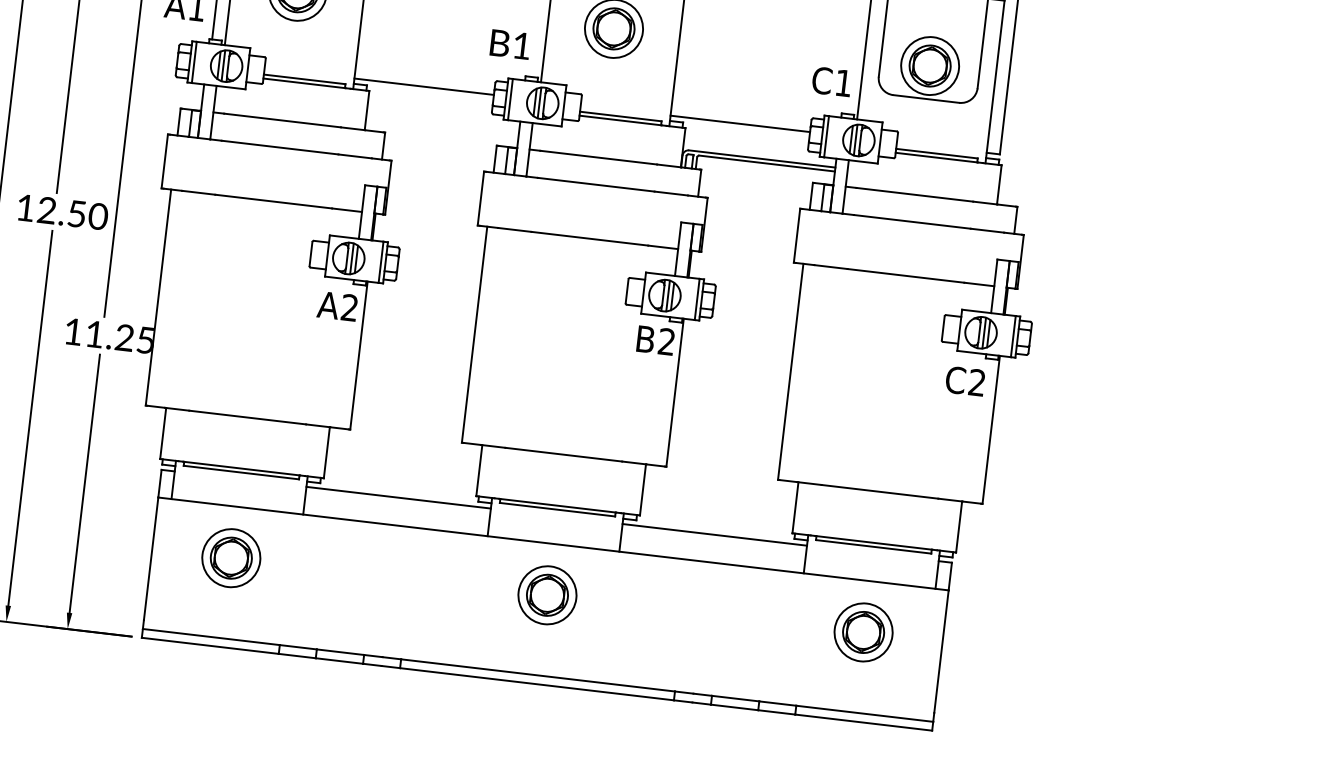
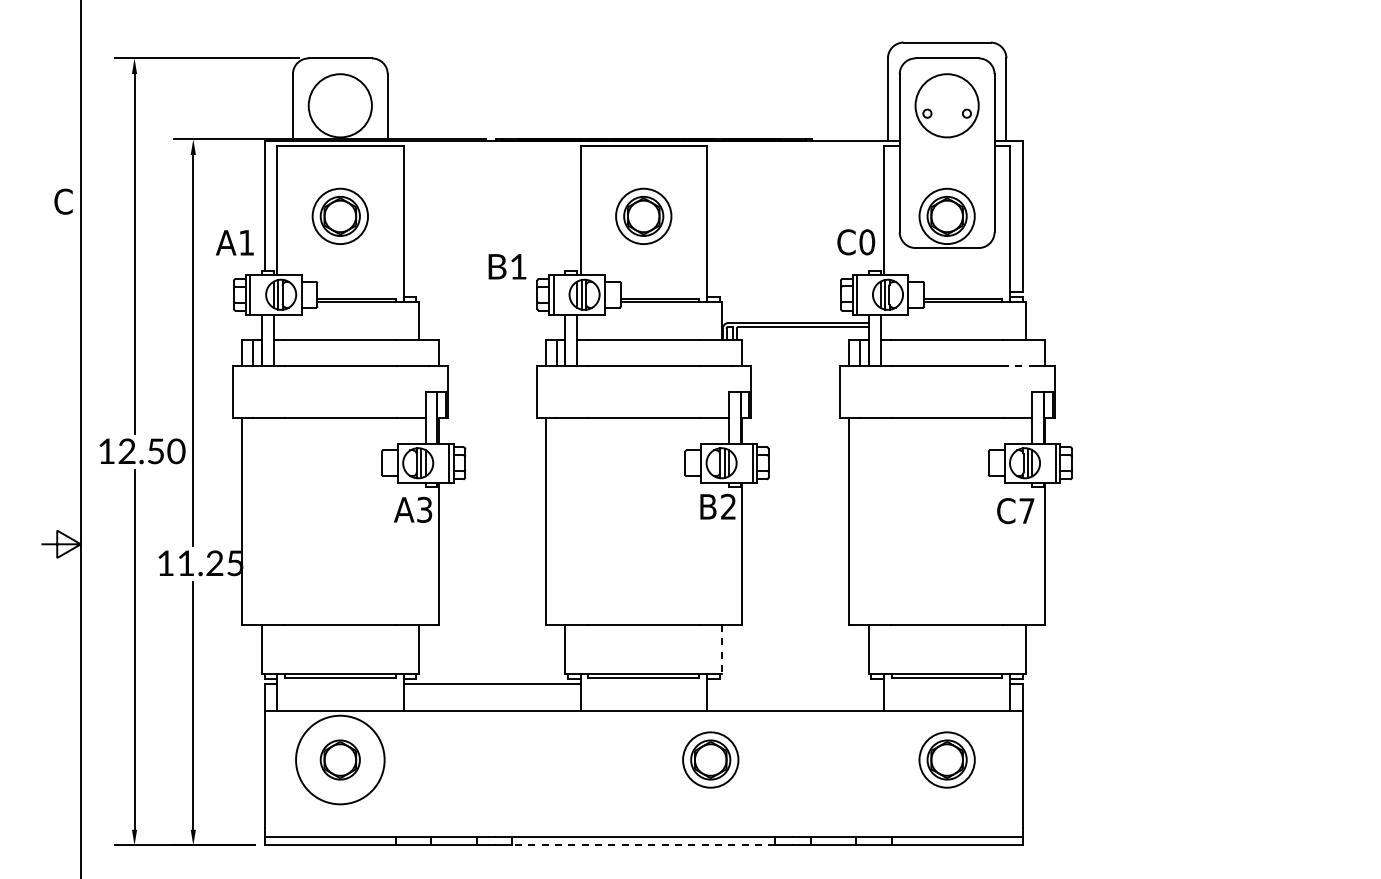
text: (510, 44) -> (507, 266), moved
text: (843, 83) -> (867, 242), C1 -> C0
line: (424, 86) -> (470, 292), removed
line: (739, 124) -> (773, 292), removed
line: (987, 230) -> (1019, 365), solid -> dashed
text: (349, 307) -> (424, 509), A2 -> A3
text: (976, 382) -> (1026, 510), C2 -> C7
line: (642, 490) -> (722, 650), solid -> dashed
line: (713, 535) -> (794, 684), removed
circle: (231, 557) -> (340, 759), size x1.6
part: (547, 594) -> (710, 759), moved
line: (536, 684) -> (643, 845), solid -> dashed

